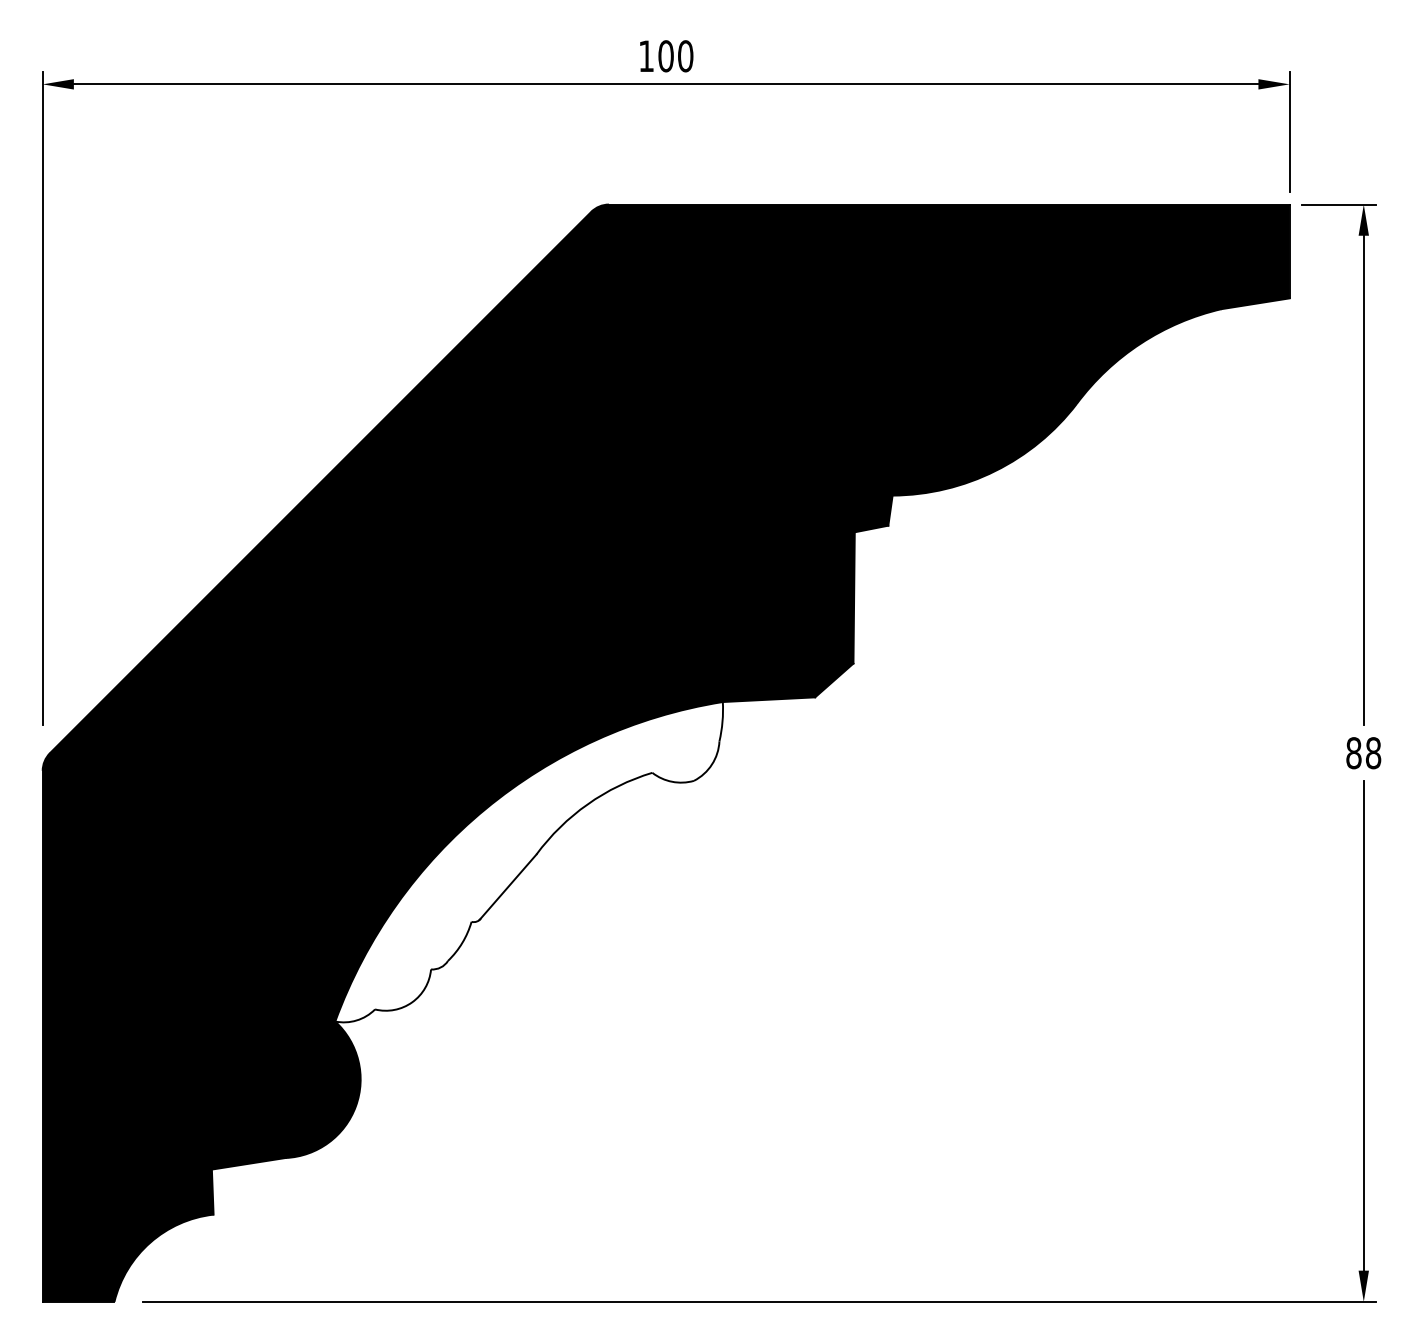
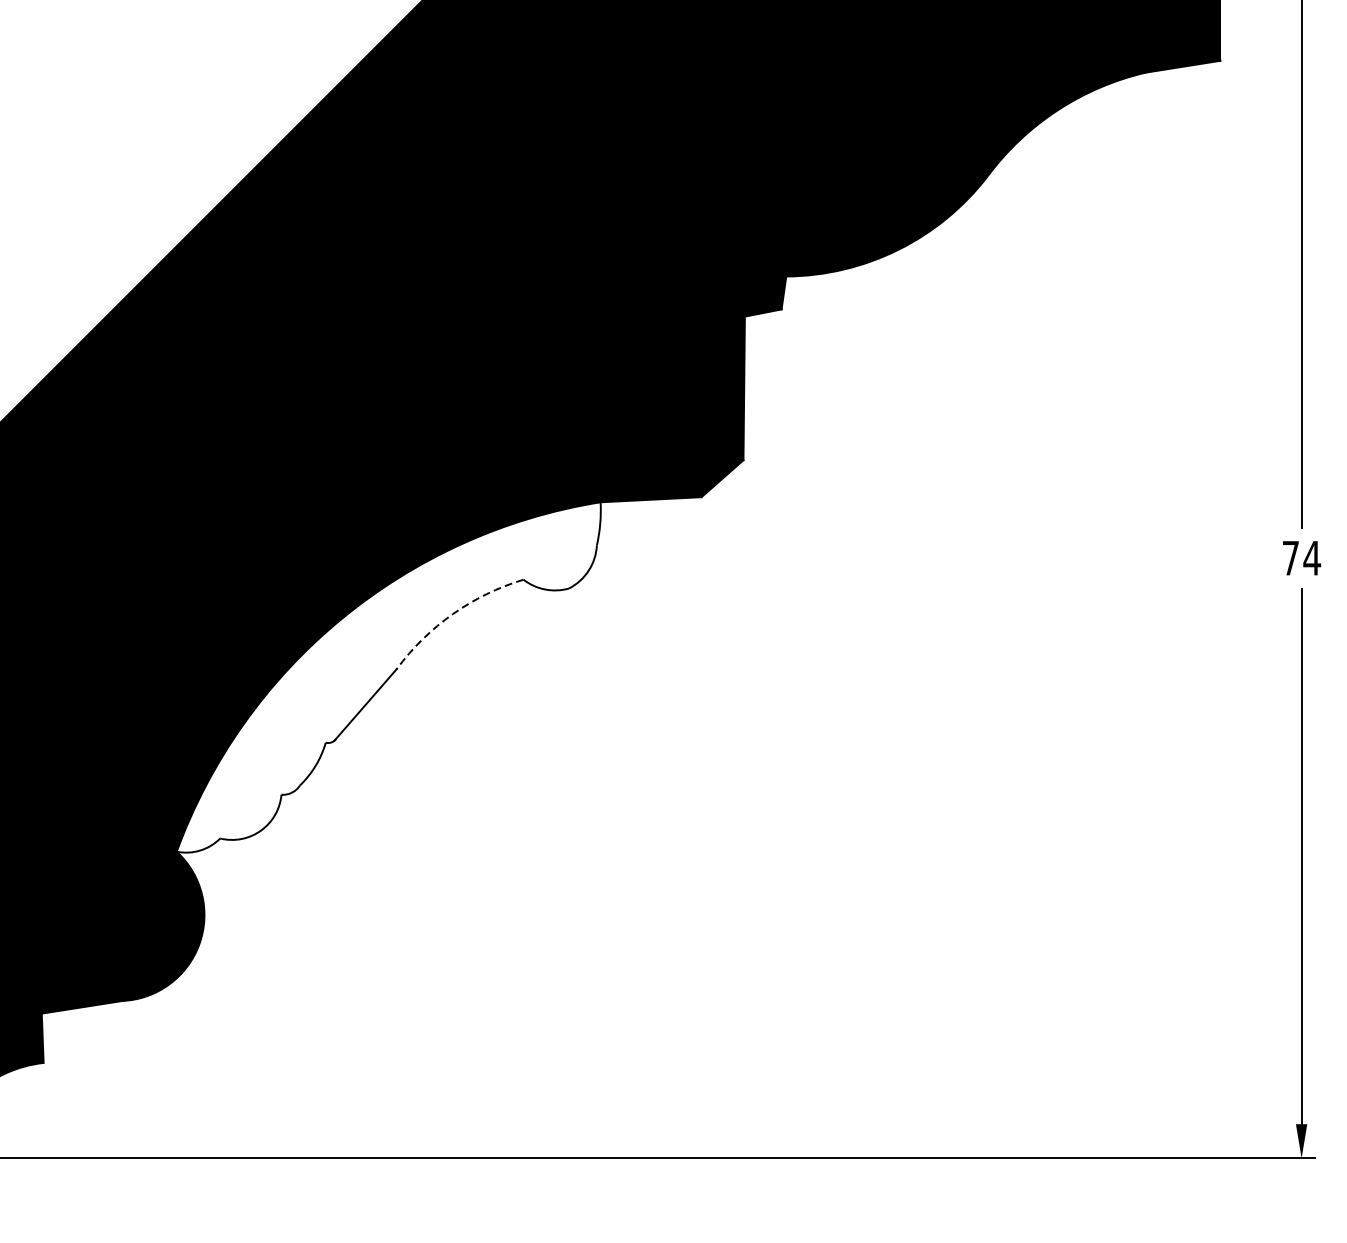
text: (1363, 753) -> (1301, 558), 88 -> 74
arc: (587, 804) -> (452, 614), solid -> dashed

